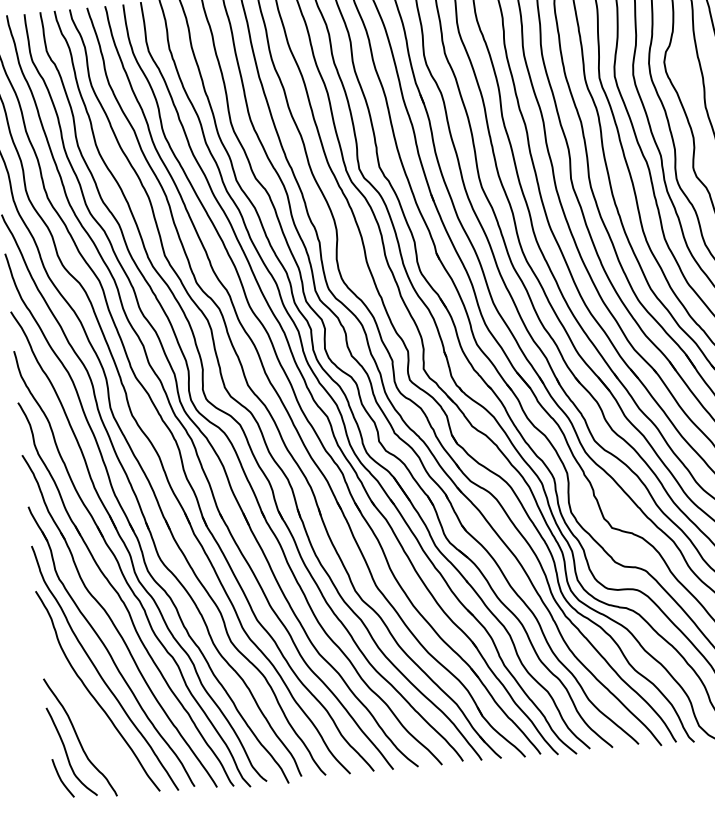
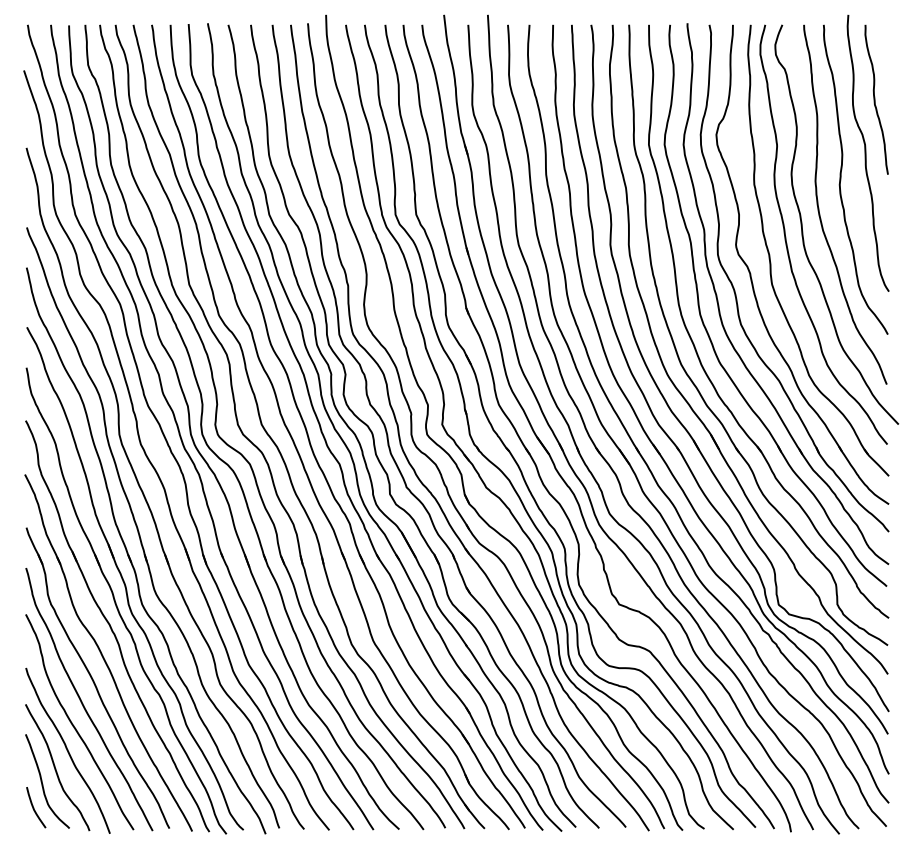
curve: (88, 719) -> (67, 750), added

